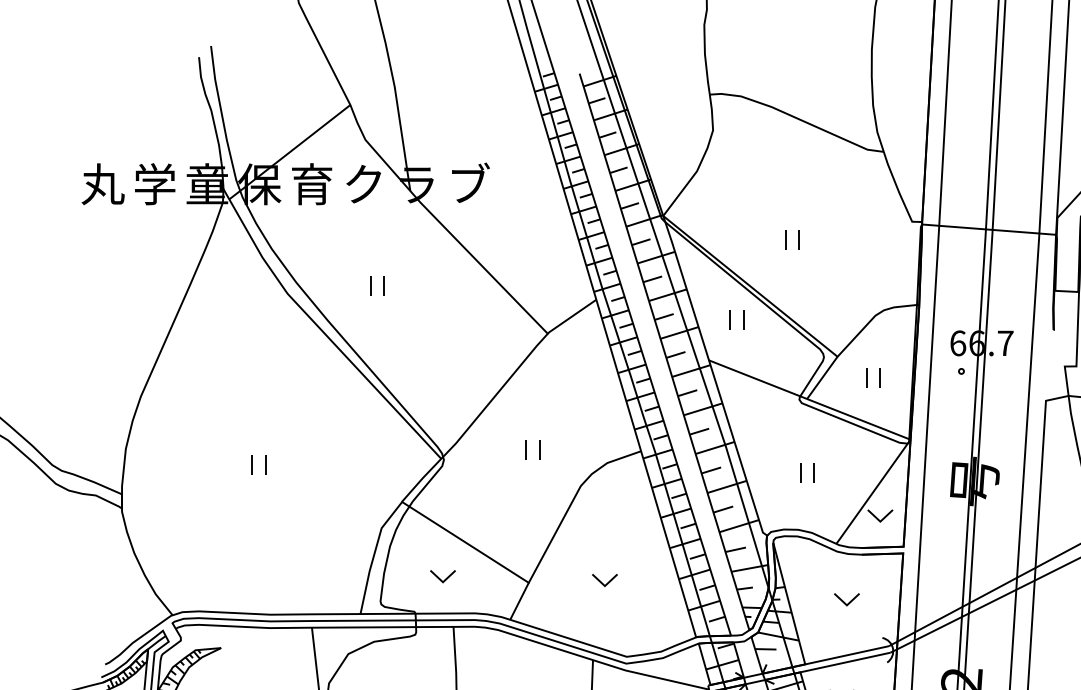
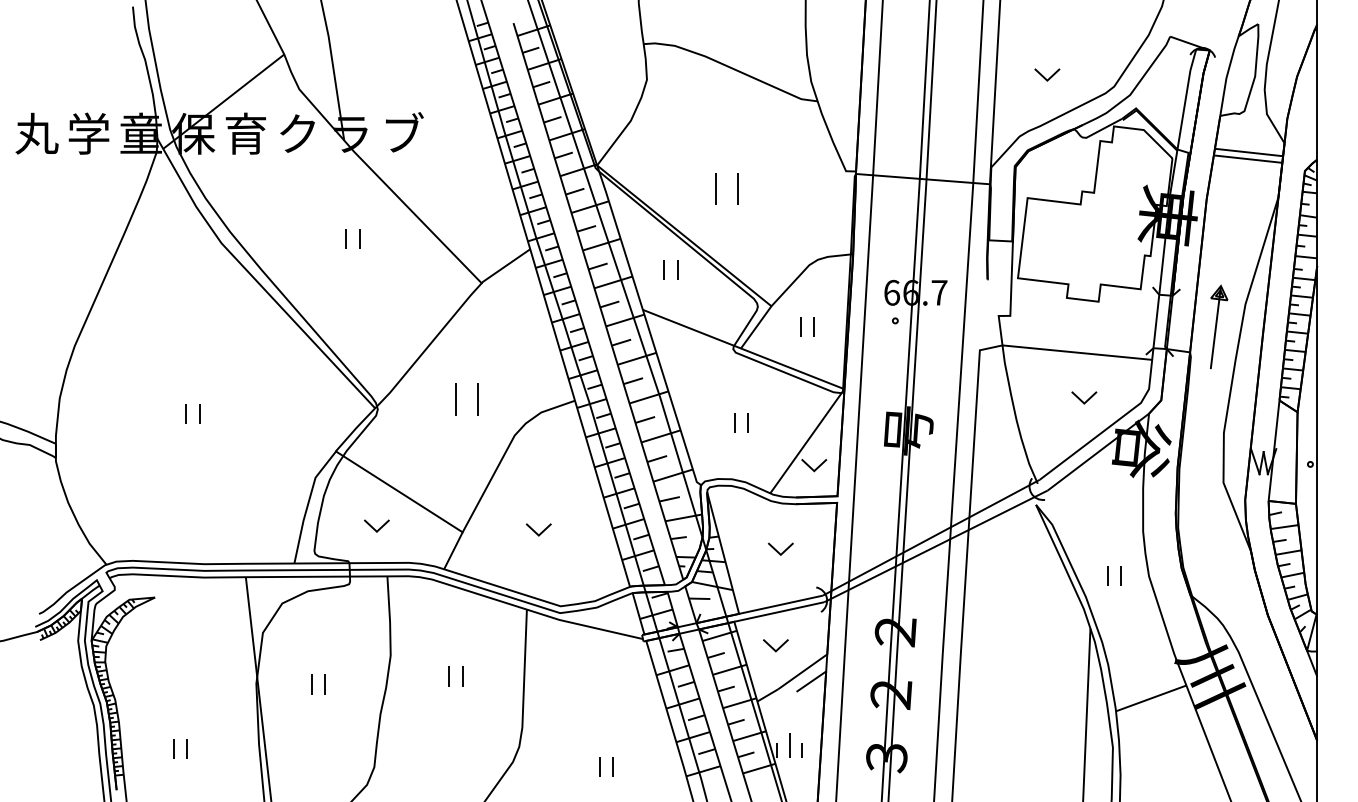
part: (792, 239) -> (726, 188), size x1.6
part: (376, 285) -> (352, 238), moved
part: (532, 450) -> (466, 399), size x1.6

